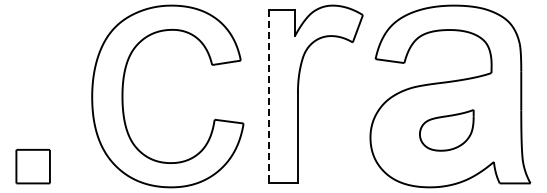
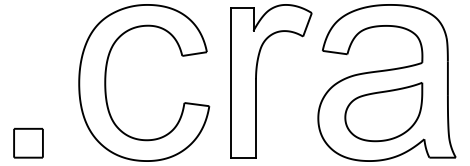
line: (268, 96) -> (230, 83), dashed -> solid
part: (446, 130) -> (383, 112), size x1.67

